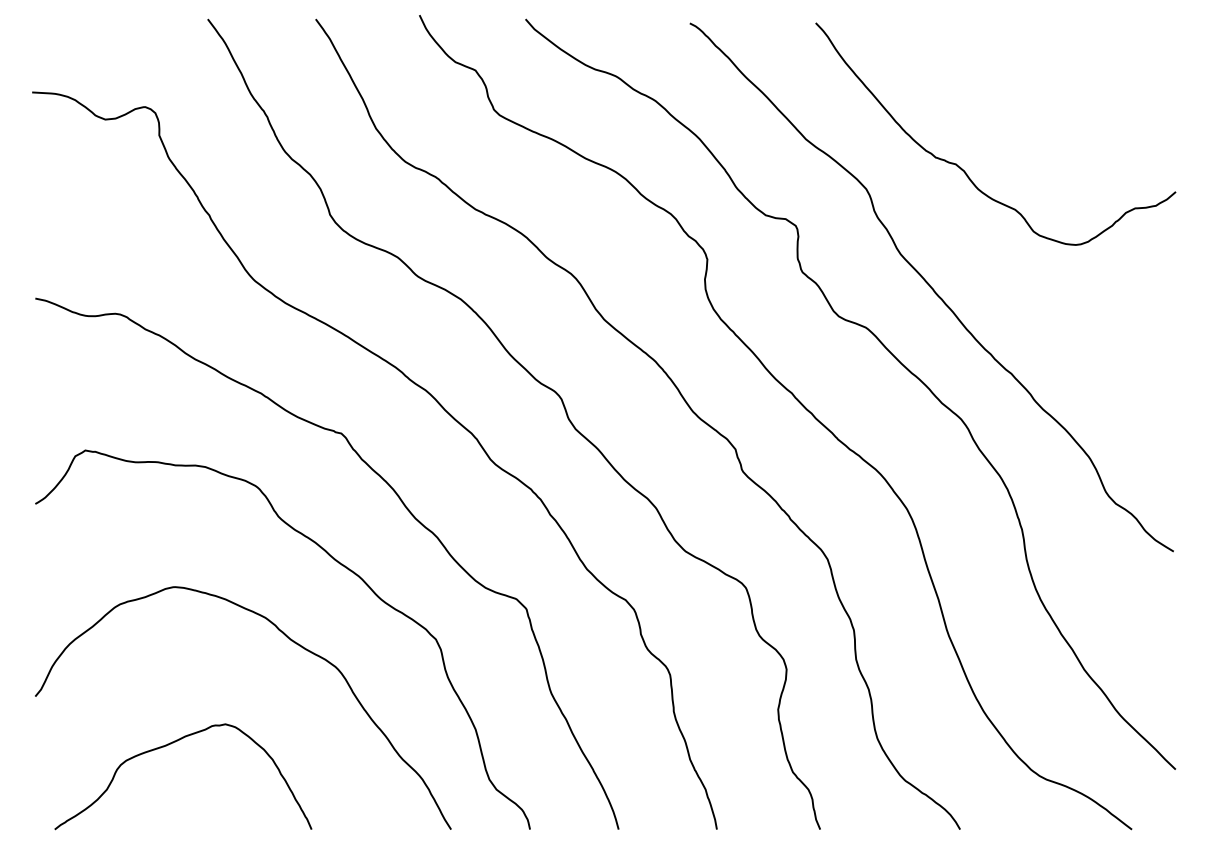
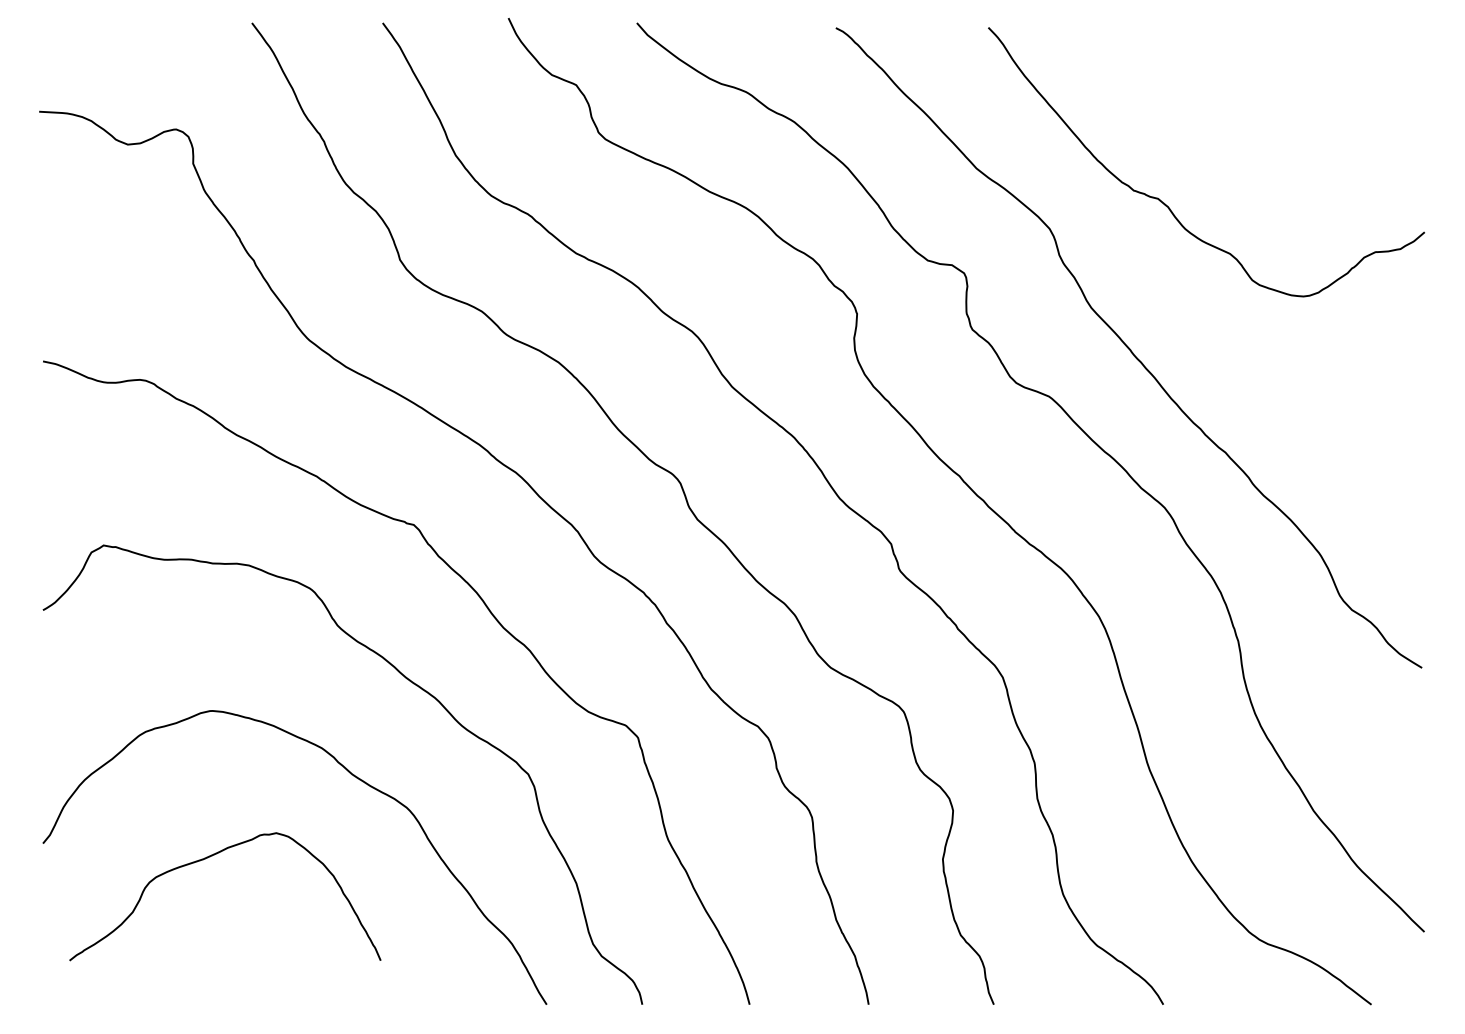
curve: (171, 744) -> (210, 857), moved

